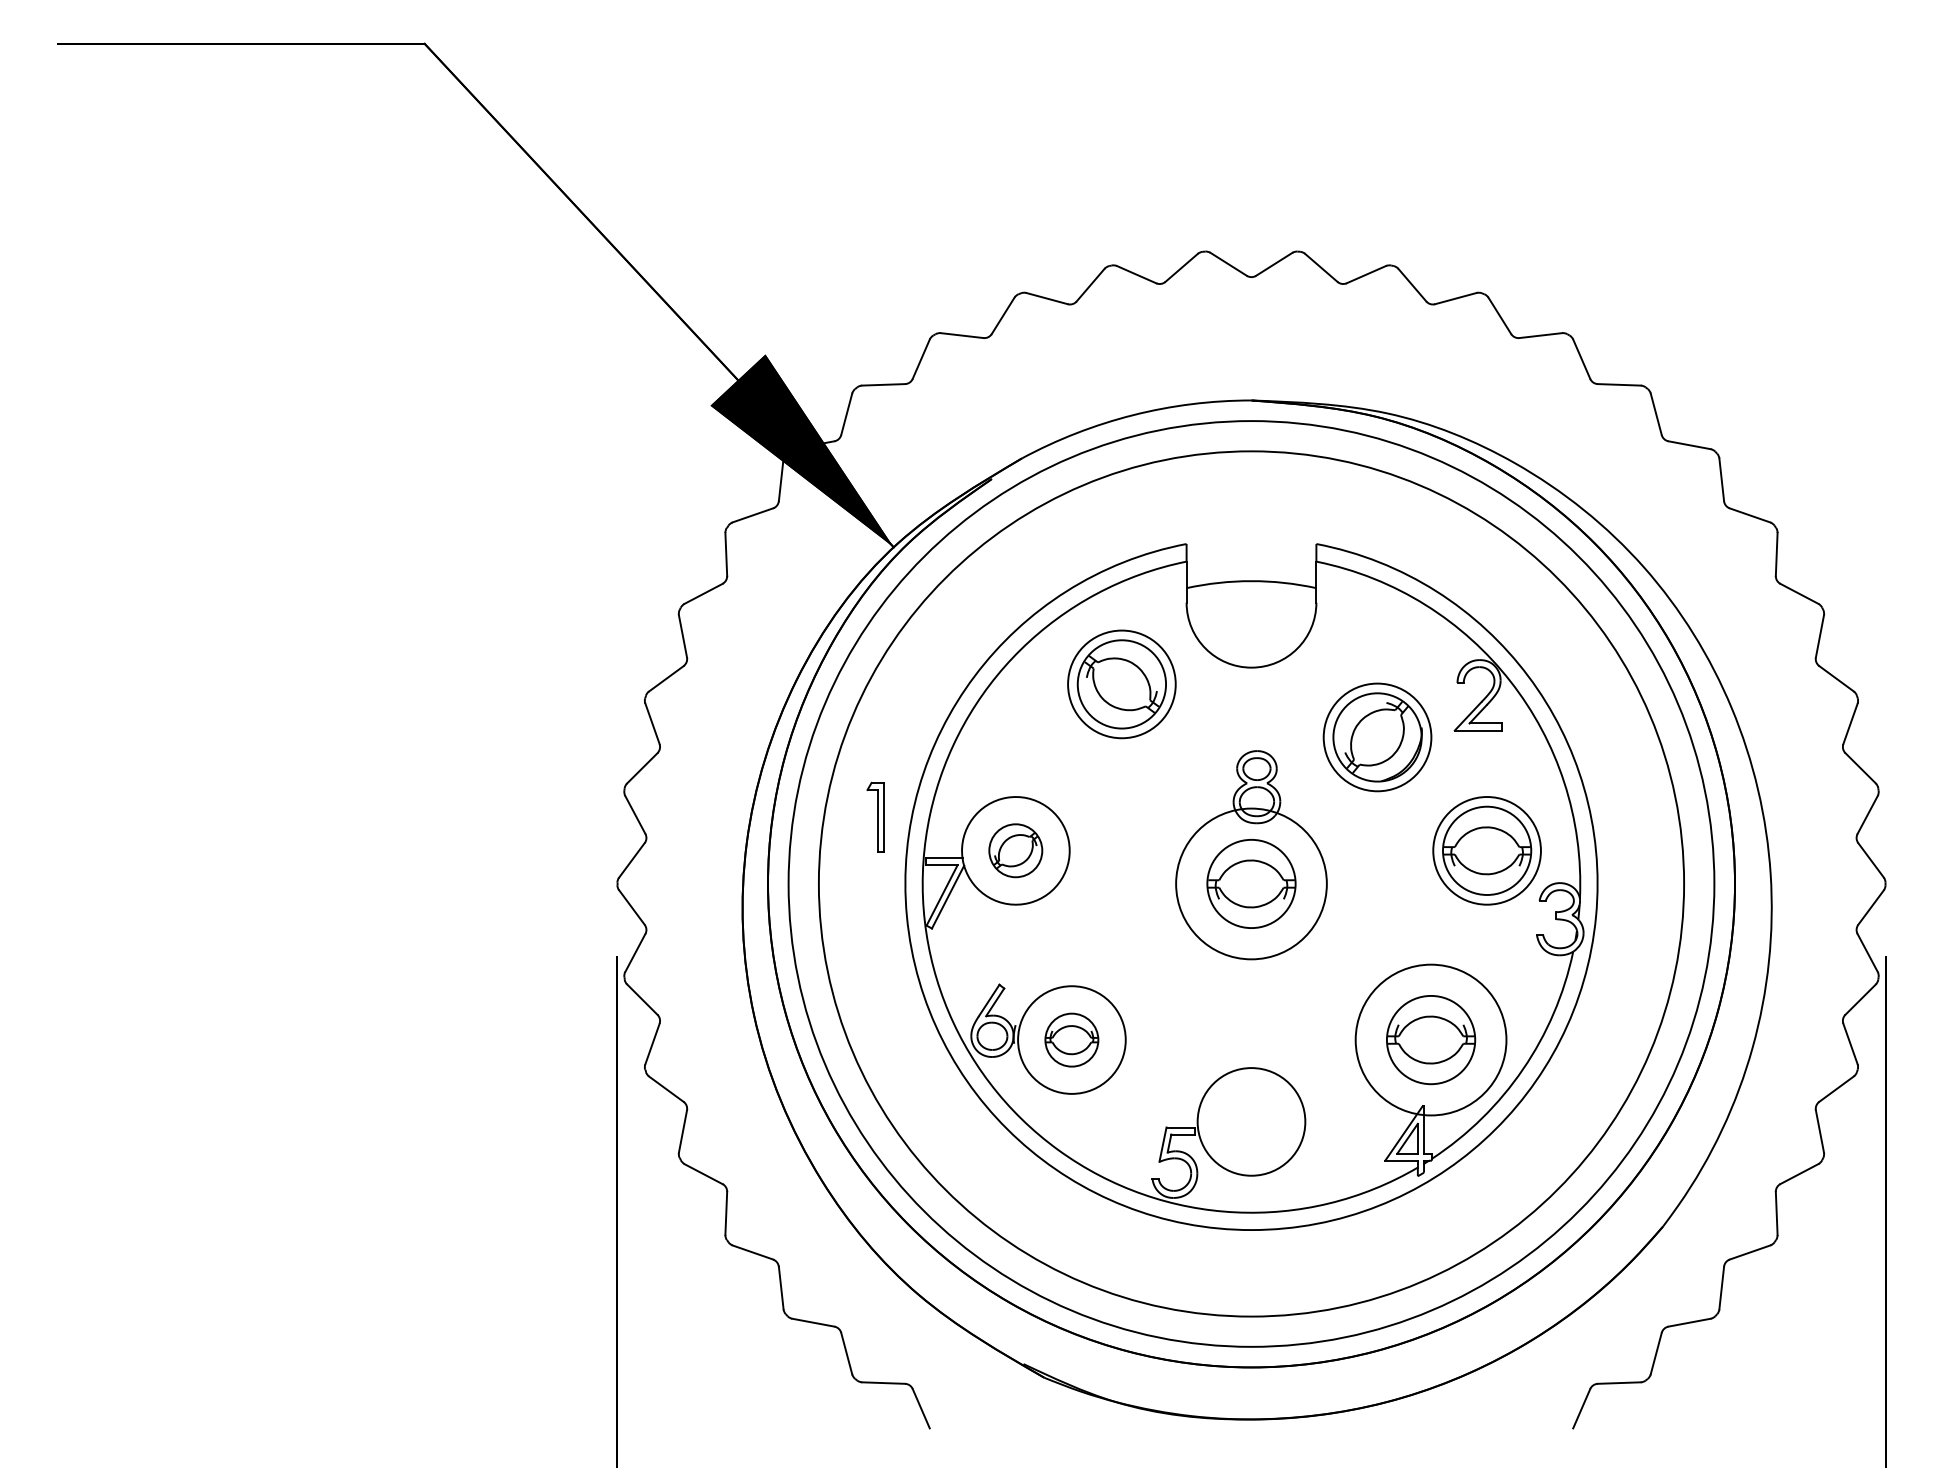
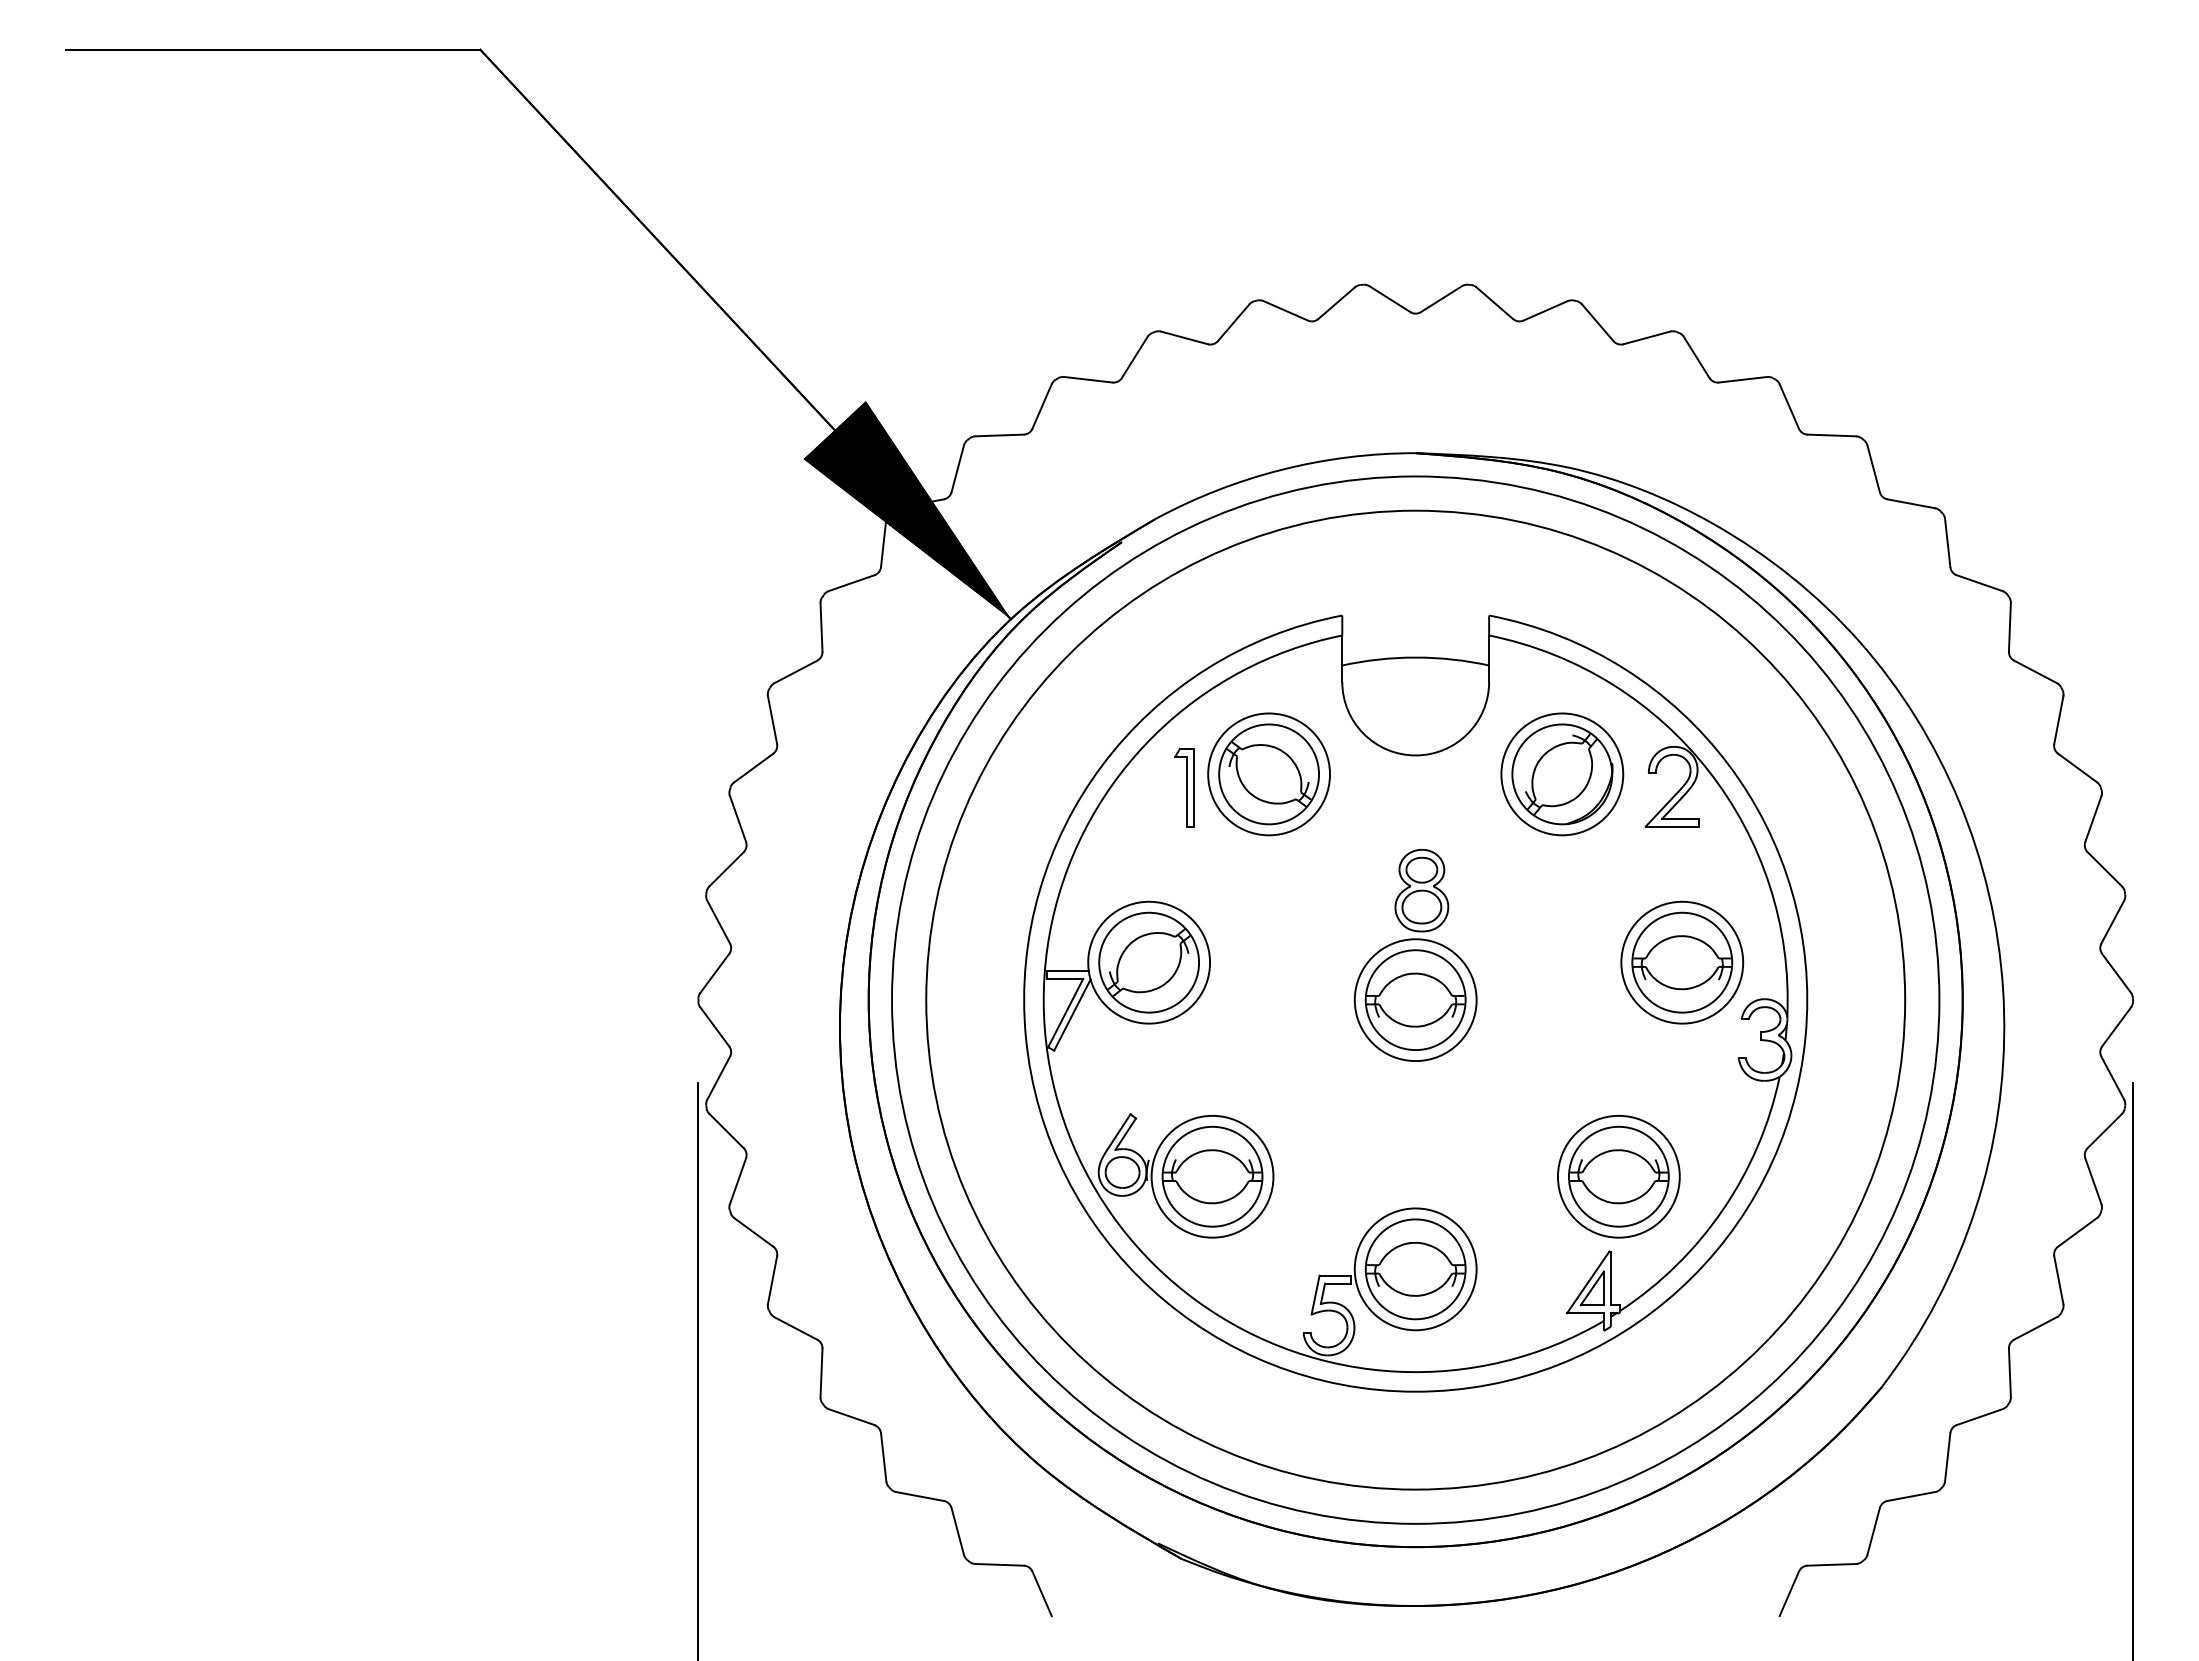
part: (1377, 737) -> (1562, 774), moved
part: (875, 817) -> (1184, 787), moved
part: (1015, 850) -> (1148, 962), size x1.67
circle: (1251, 884) -> (1415, 1000), size x0.71
part: (1071, 1039) -> (1212, 1176), size x1.67
circle: (1430, 1039) -> (1618, 1176), size x0.71
part: (1251, 1122) -> (1415, 1269), added

